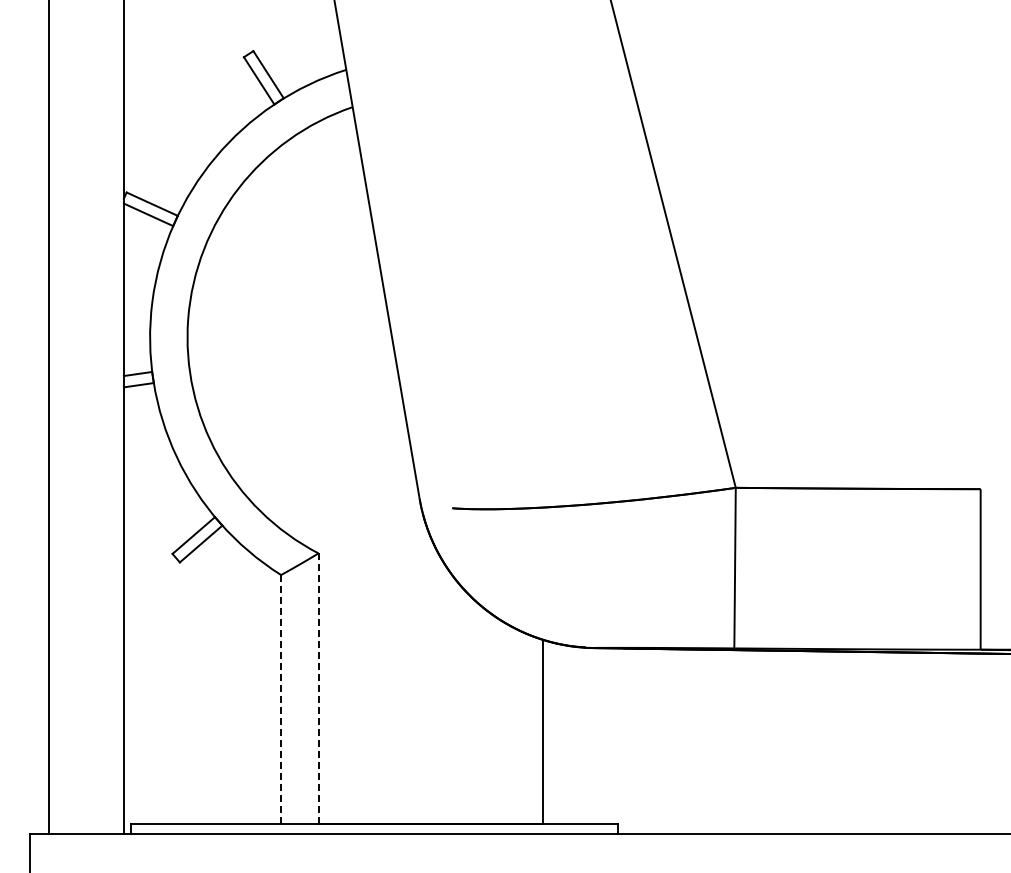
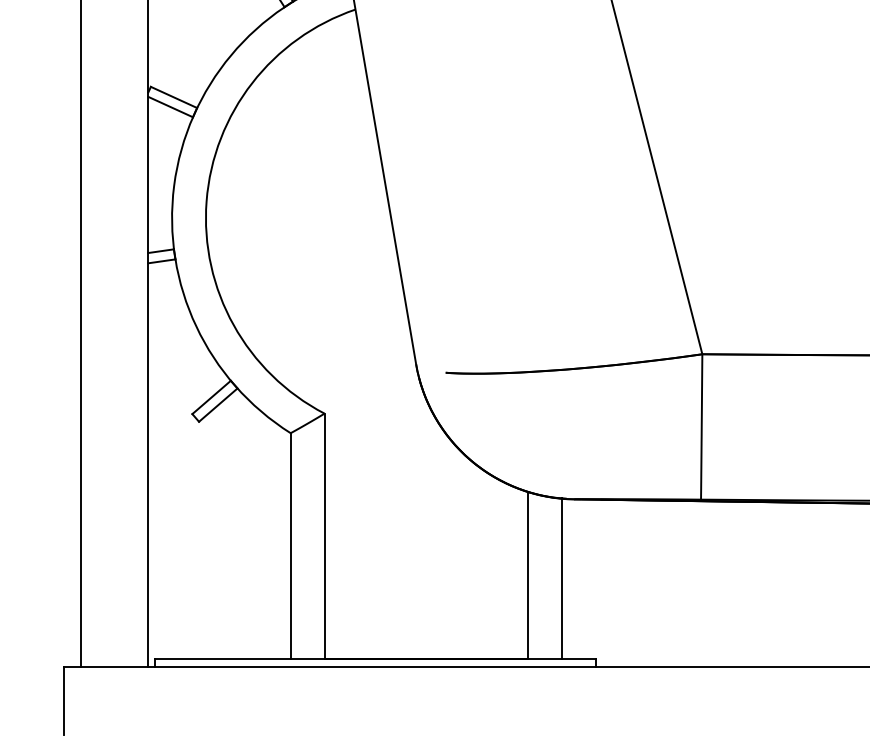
line: (318, 689) -> (324, 536), dashed -> solid
line: (281, 699) -> (291, 545), dashed -> solid
line: (580, 735) -> (561, 578), added

